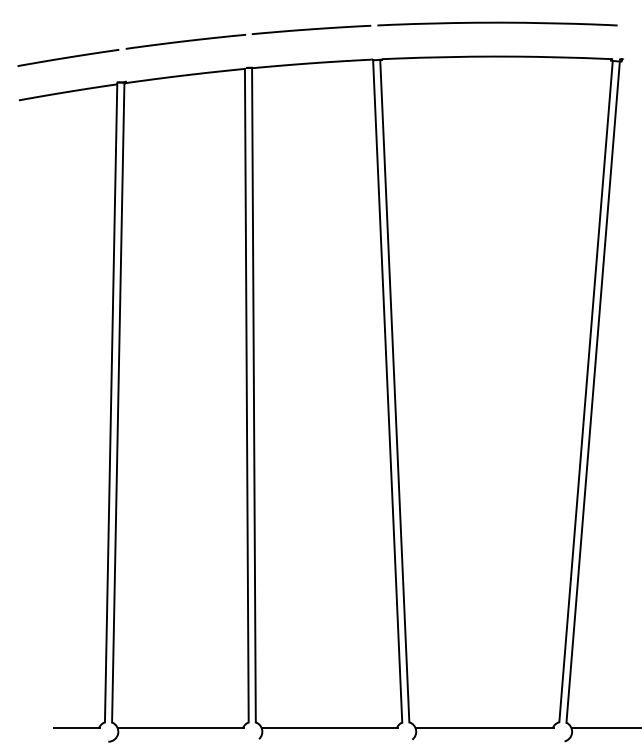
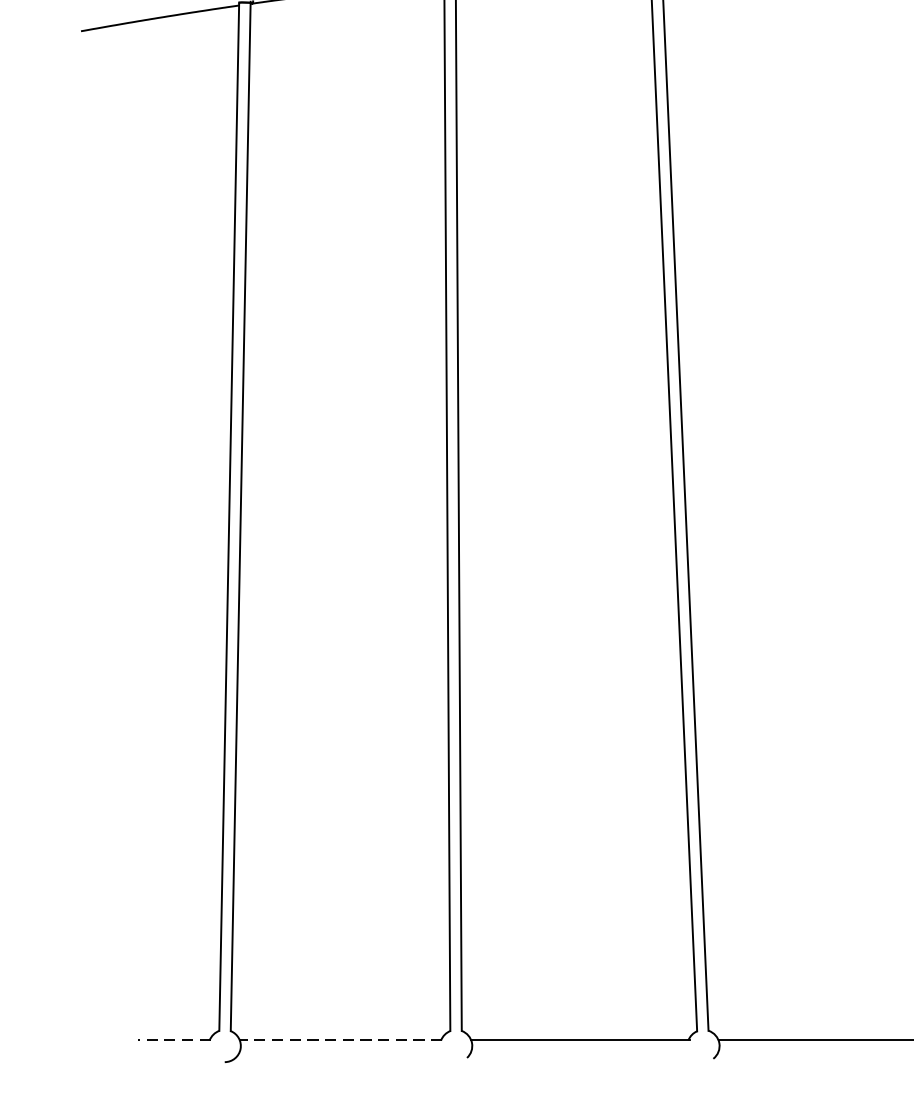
line: (76, 728) -> (173, 1040), solid -> dashed
line: (180, 728) -> (340, 1040), solid -> dashed

